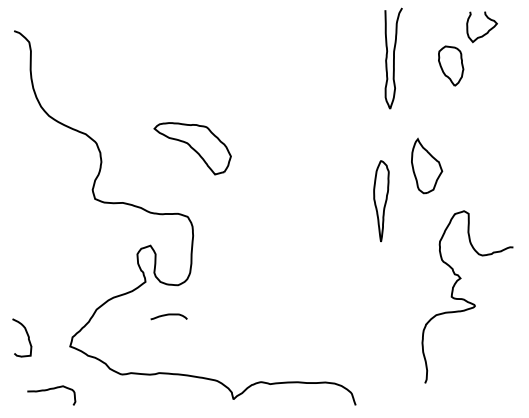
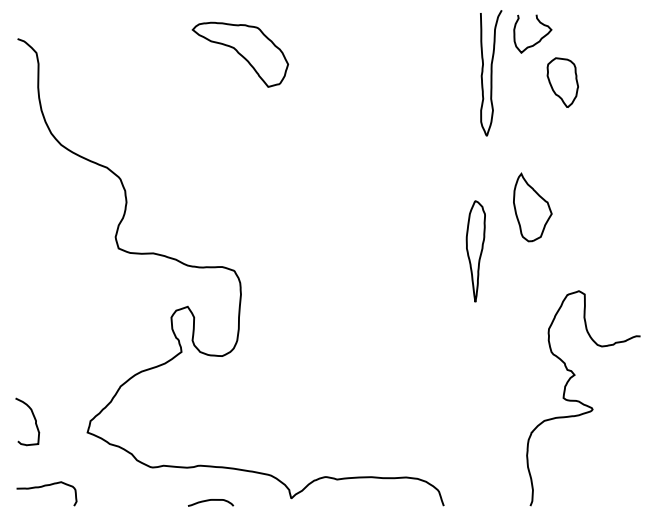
curve: (484, 33) -> (535, 42), moved
part: (192, 148) -> (240, 54), moved
curve: (464, 298) -> (579, 400), moved
curve: (168, 315) -> (210, 501), moved
curve: (49, 390) -> (44, 487), moved

